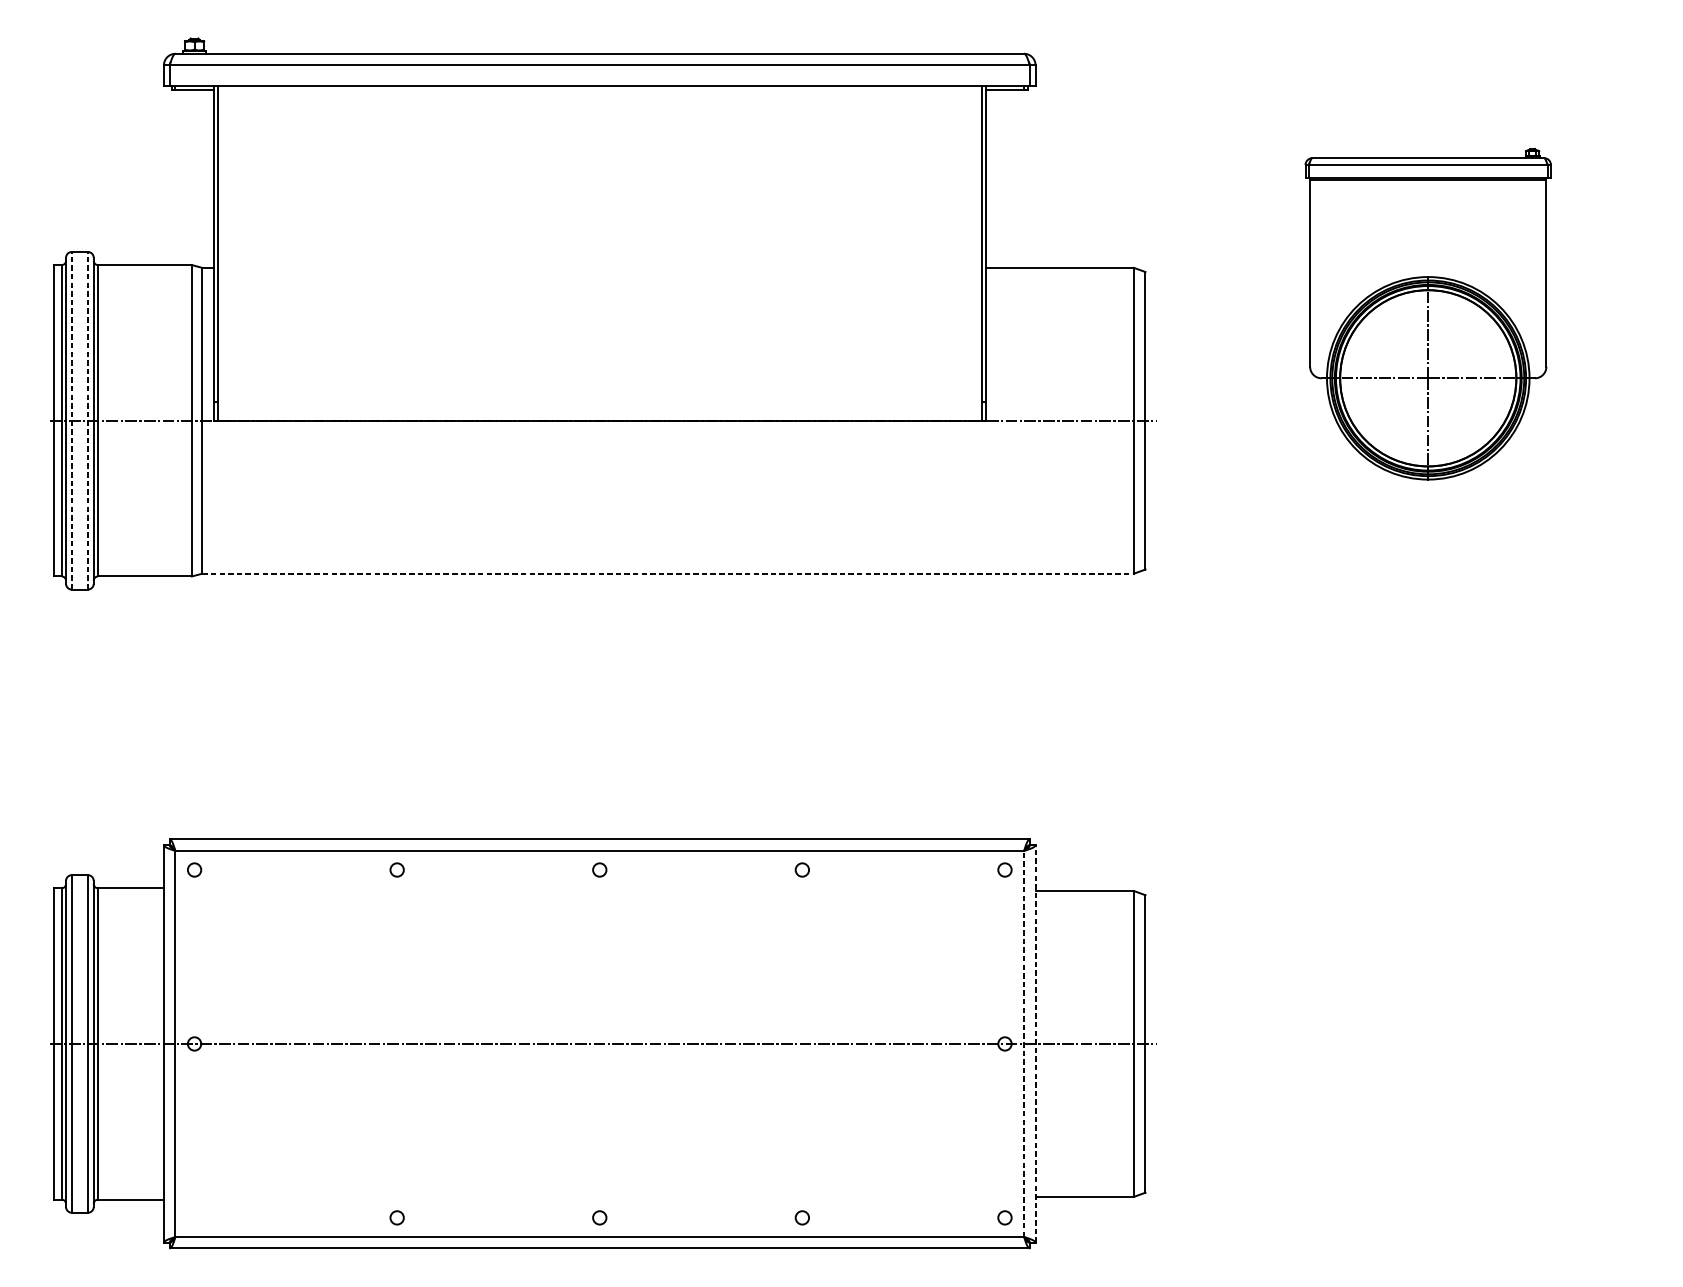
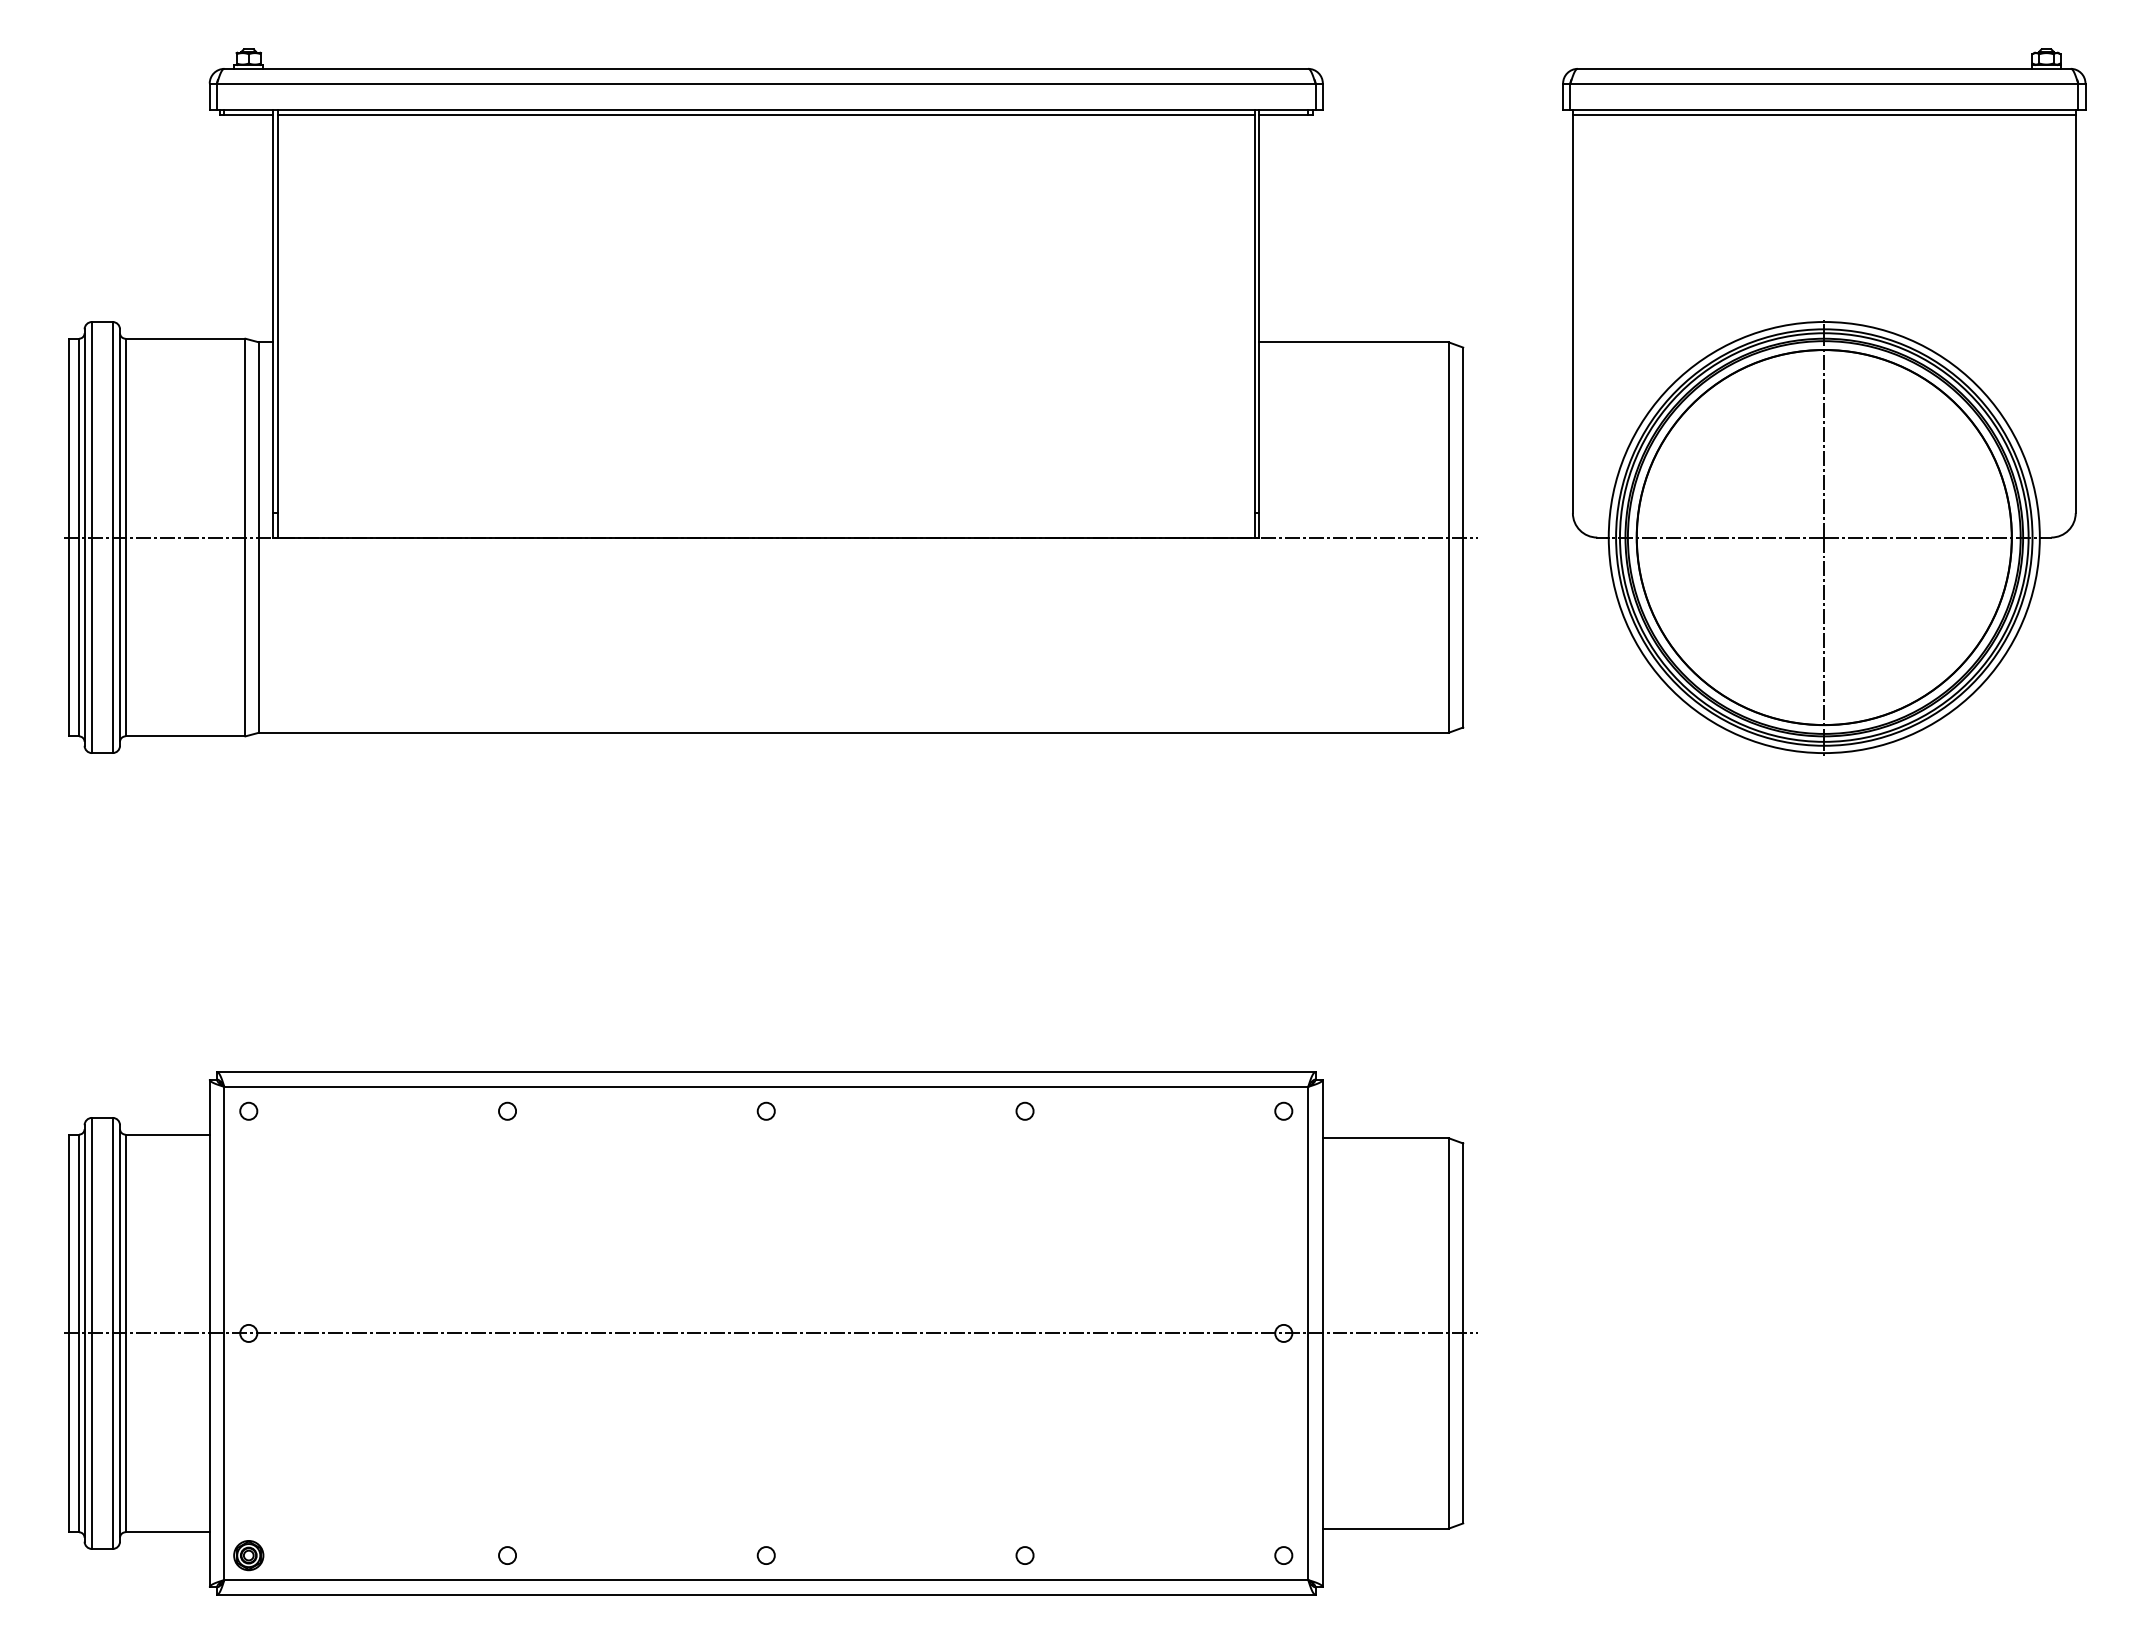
line: (599, 90) -> (766, 115), added
part: (1428, 314) -> (1824, 401), size x1.67
line: (71, 420) -> (91, 537), dashed -> solid
line: (87, 420) -> (112, 537), dashed -> solid
line: (668, 573) -> (853, 732), dashed -> solid
line: (1024, 1044) -> (1308, 1333), dashed -> solid
line: (1035, 1044) -> (1322, 1333), dashed -> solid
part: (194, 1217) -> (248, 1555), added

